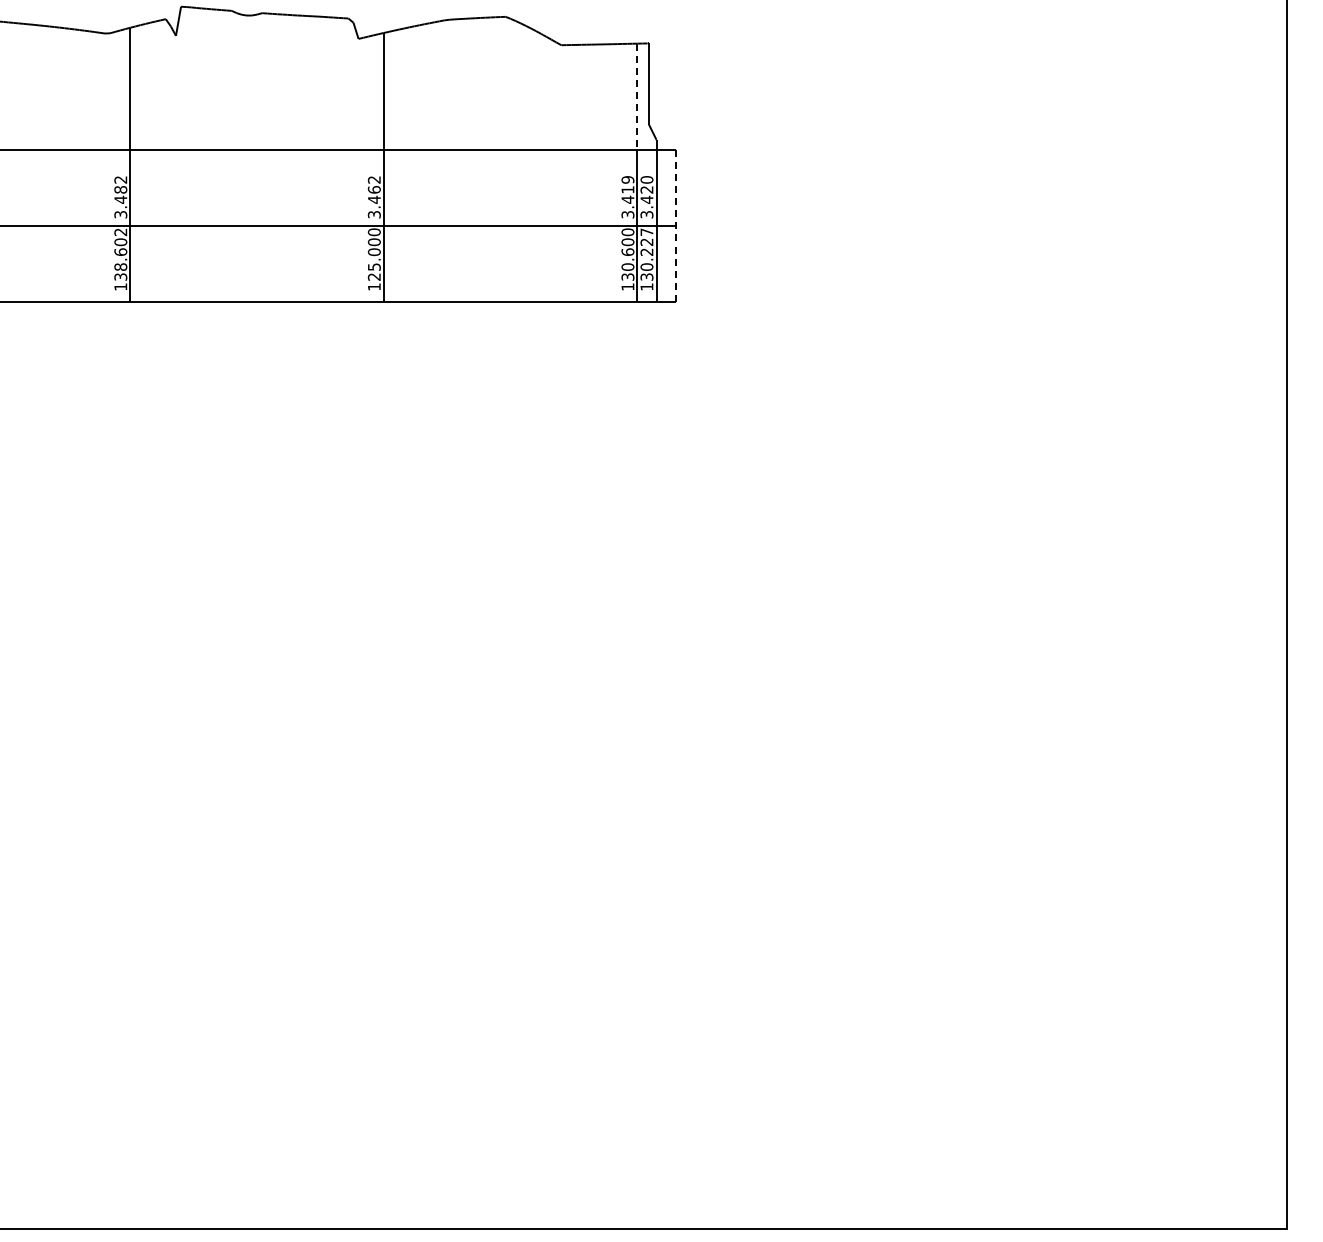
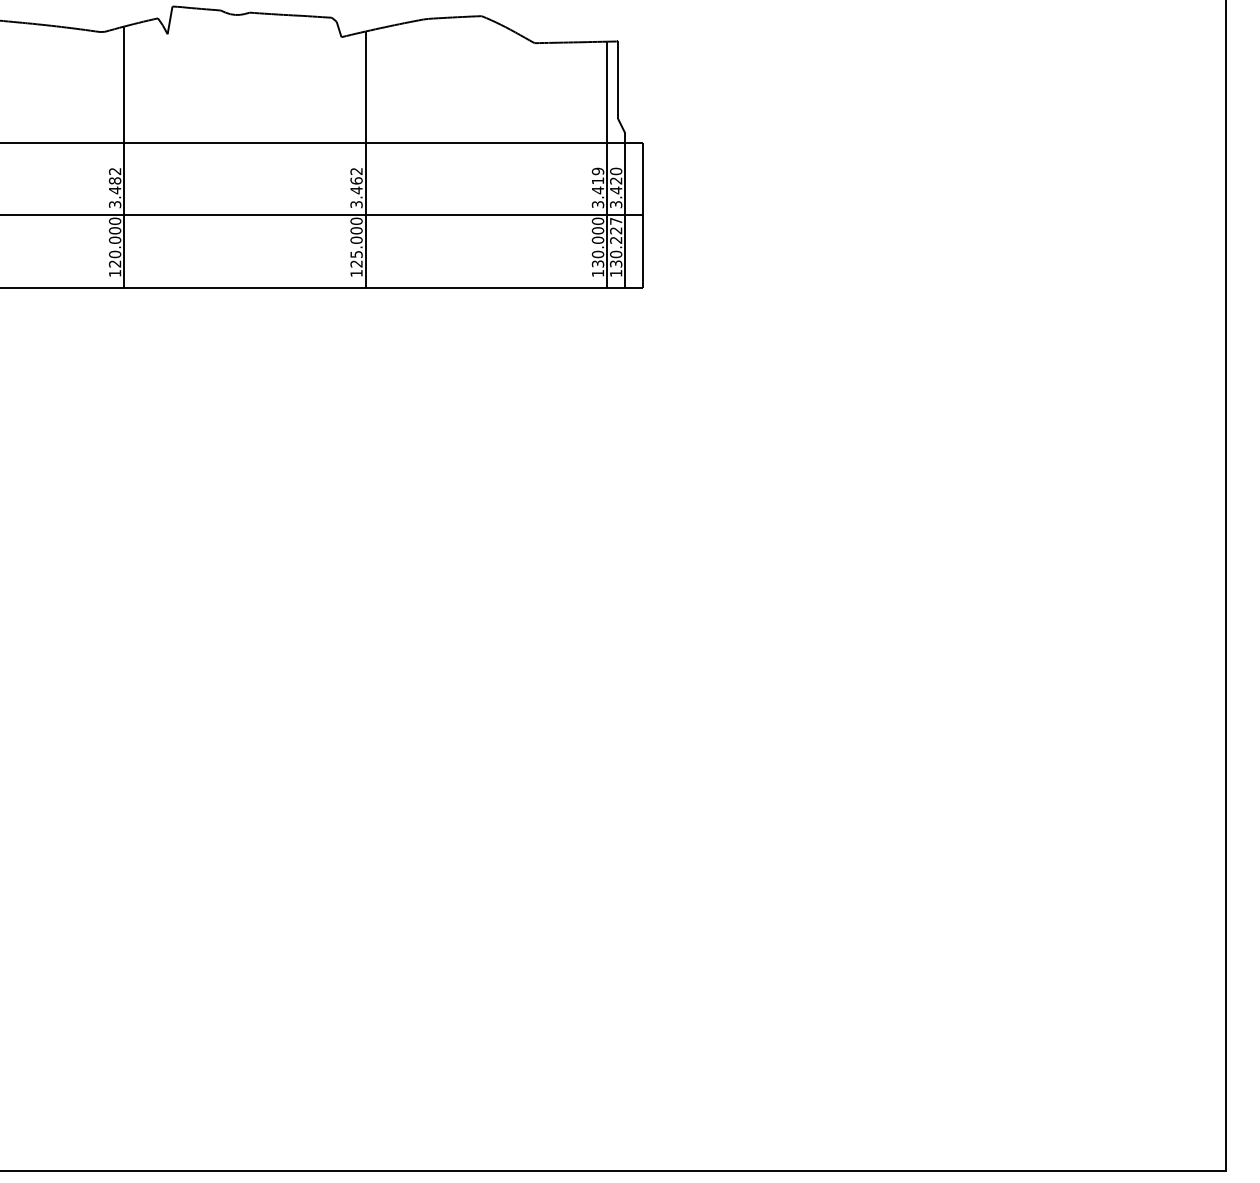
line: (637, 97) -> (607, 92), dashed -> solid
line: (675, 226) -> (643, 215), dashed -> solid
text: (627, 251) -> (597, 239), 130.600 -> 130.000
text: (120, 254) -> (114, 242), 138.602 -> 120.000

